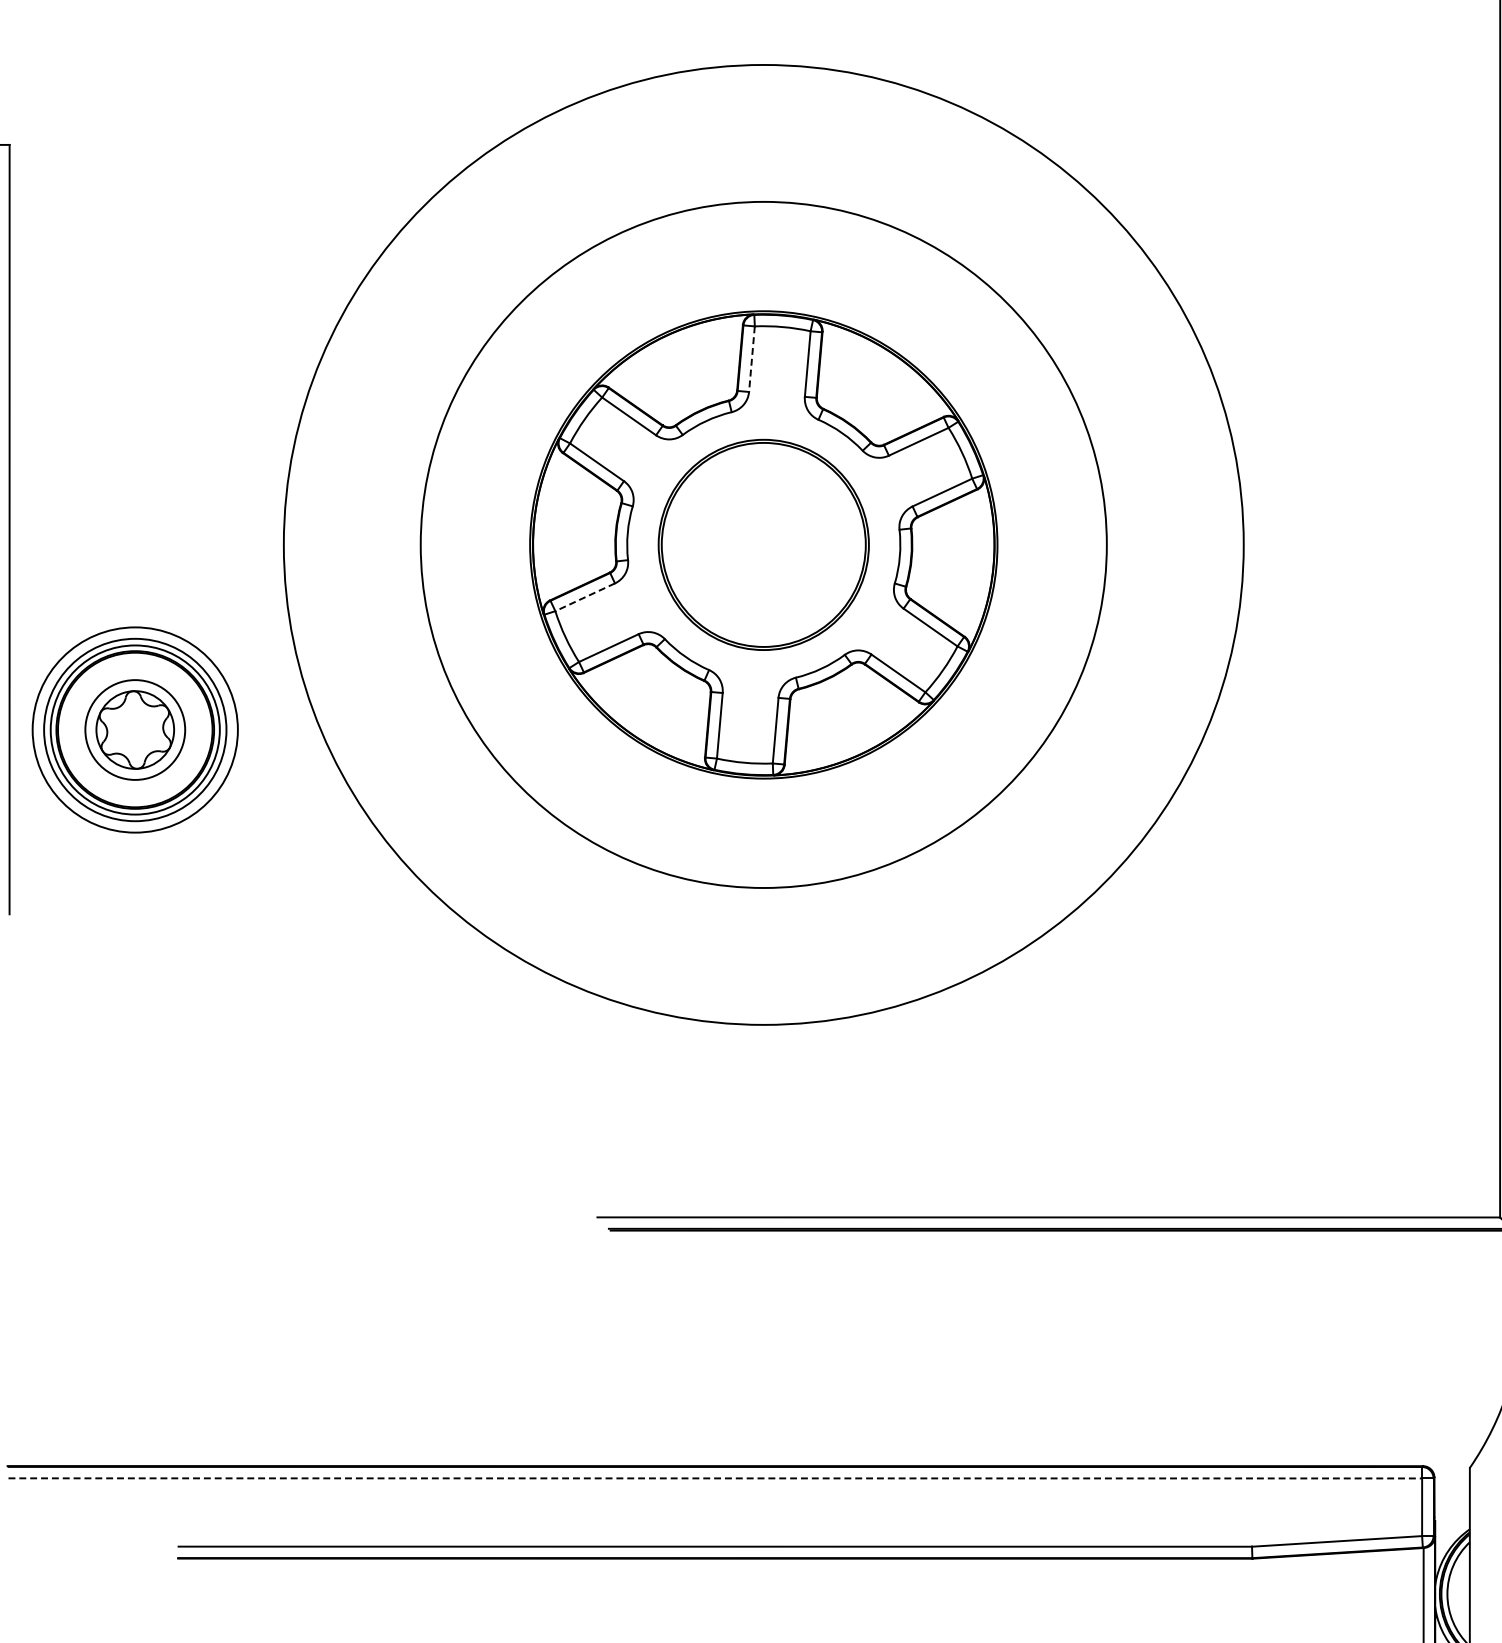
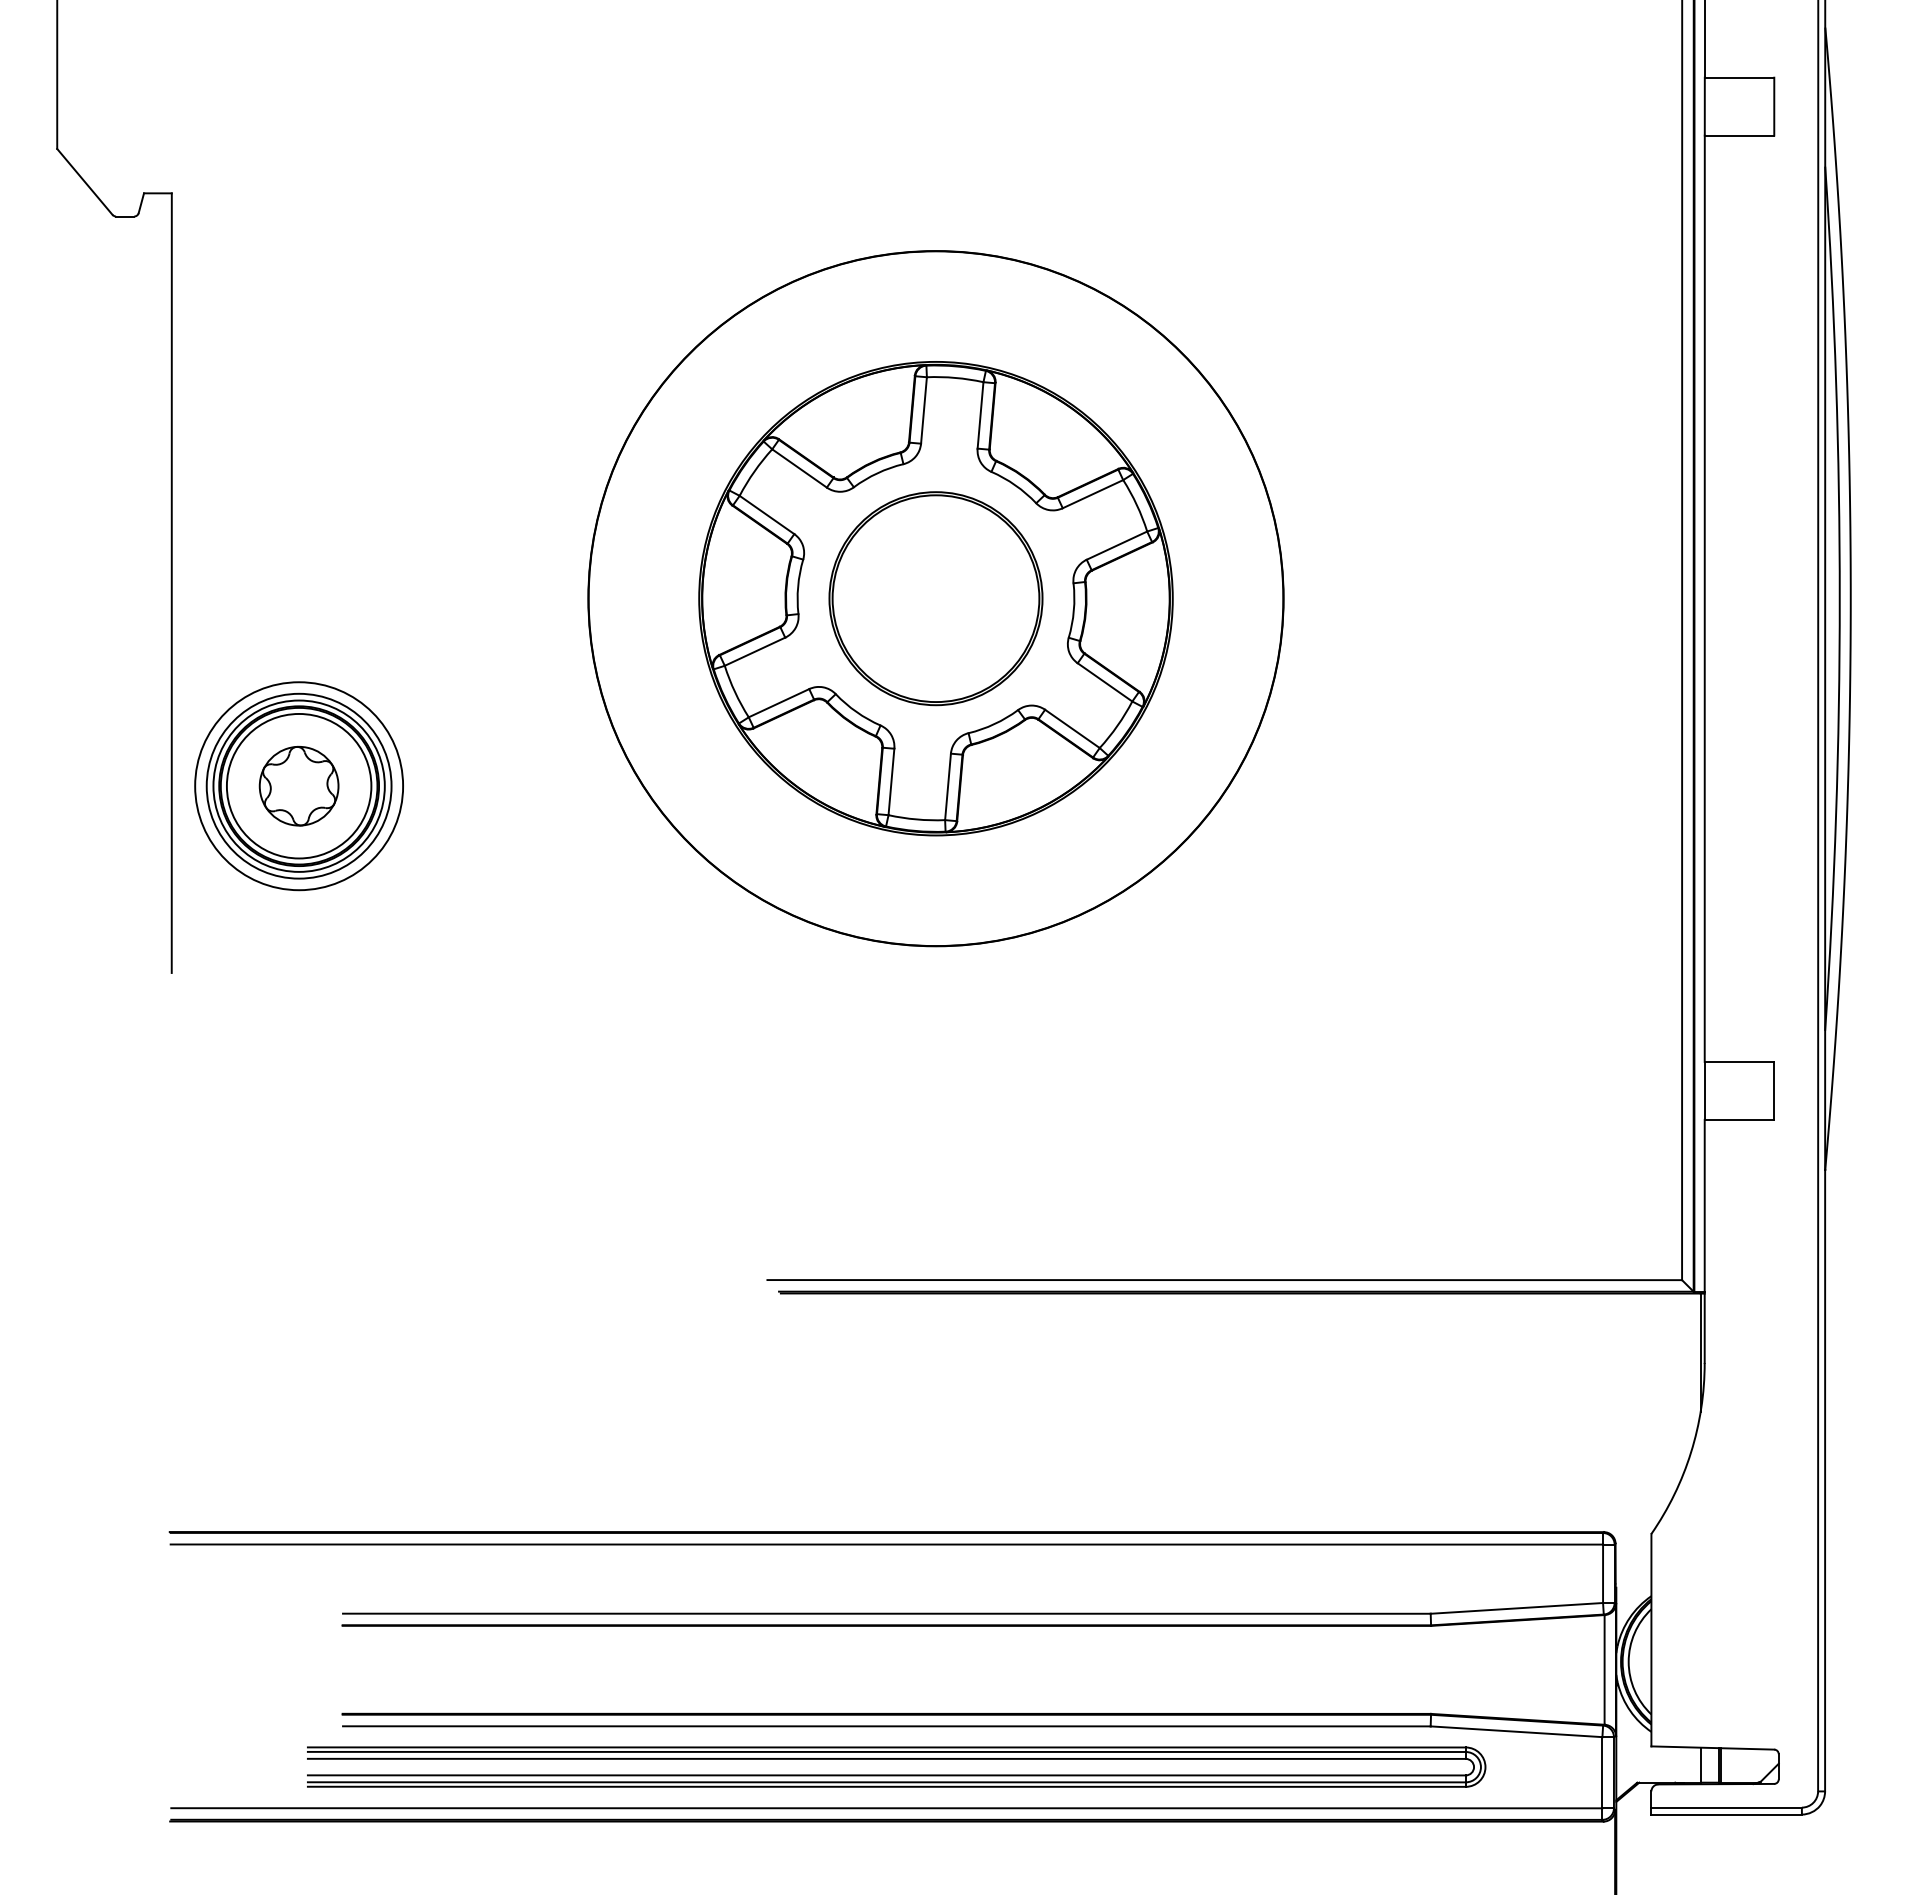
line: (751, 359) -> (923, 410), dashed -> solid
circle: (763, 544) -> (935, 598), size x0.71
line: (584, 597) -> (754, 651), dashed -> solid
circle: (134, 729) -> (298, 785), size x1.43
line: (715, 1478) -> (887, 1544), dashed -> solid

